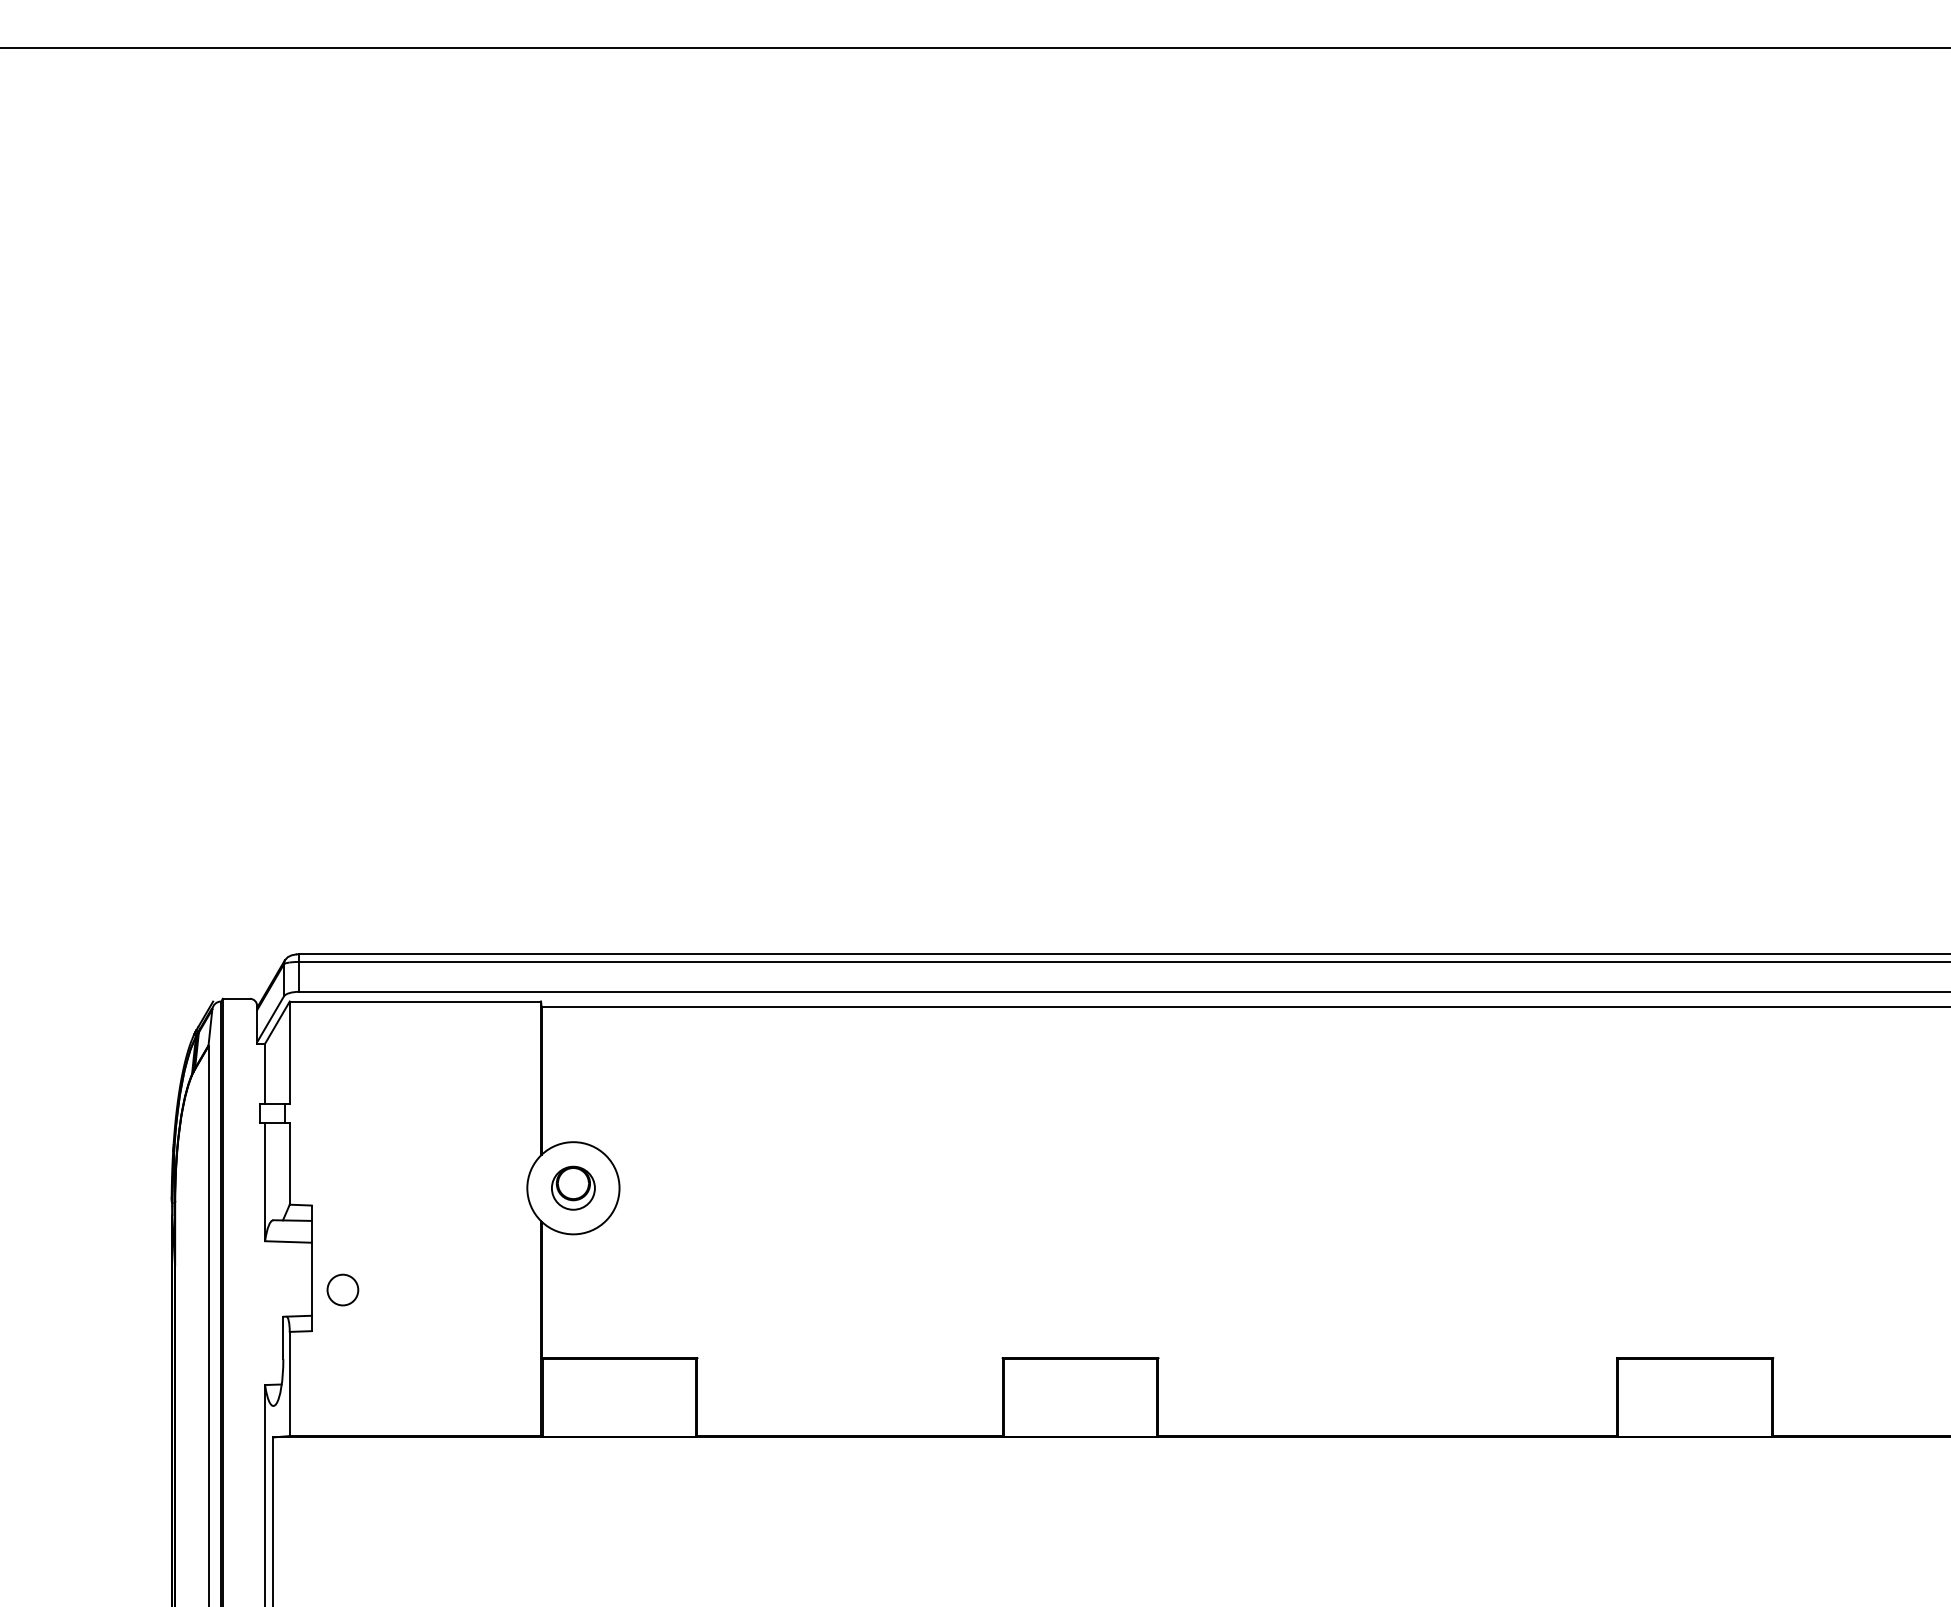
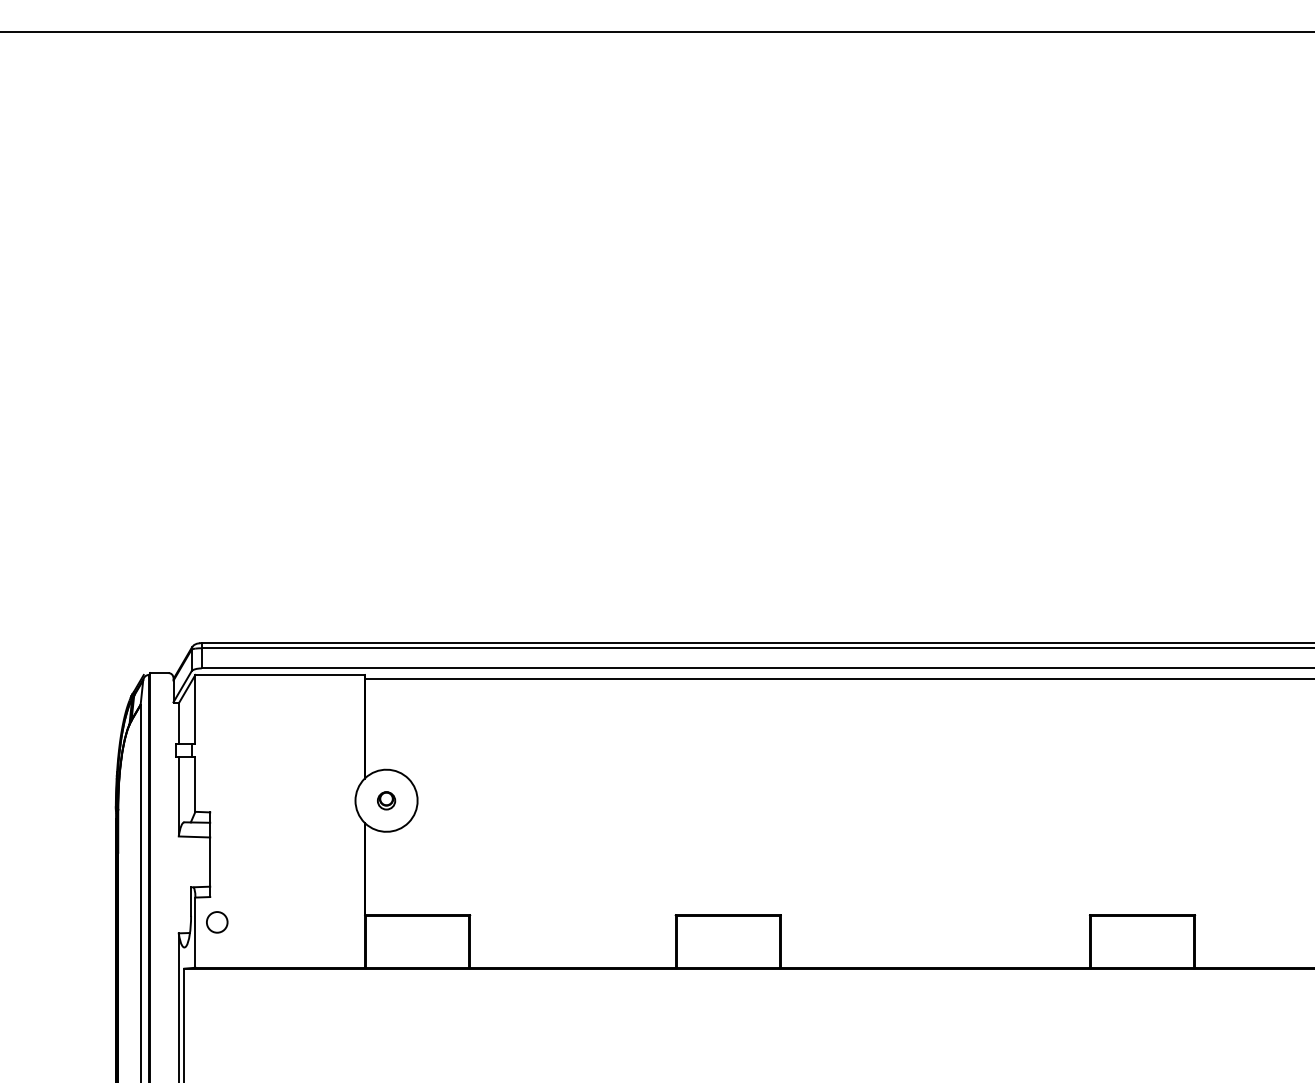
part: (573, 1187) -> (386, 800), size x0.6
circle: (343, 1290) -> (217, 922), moved

